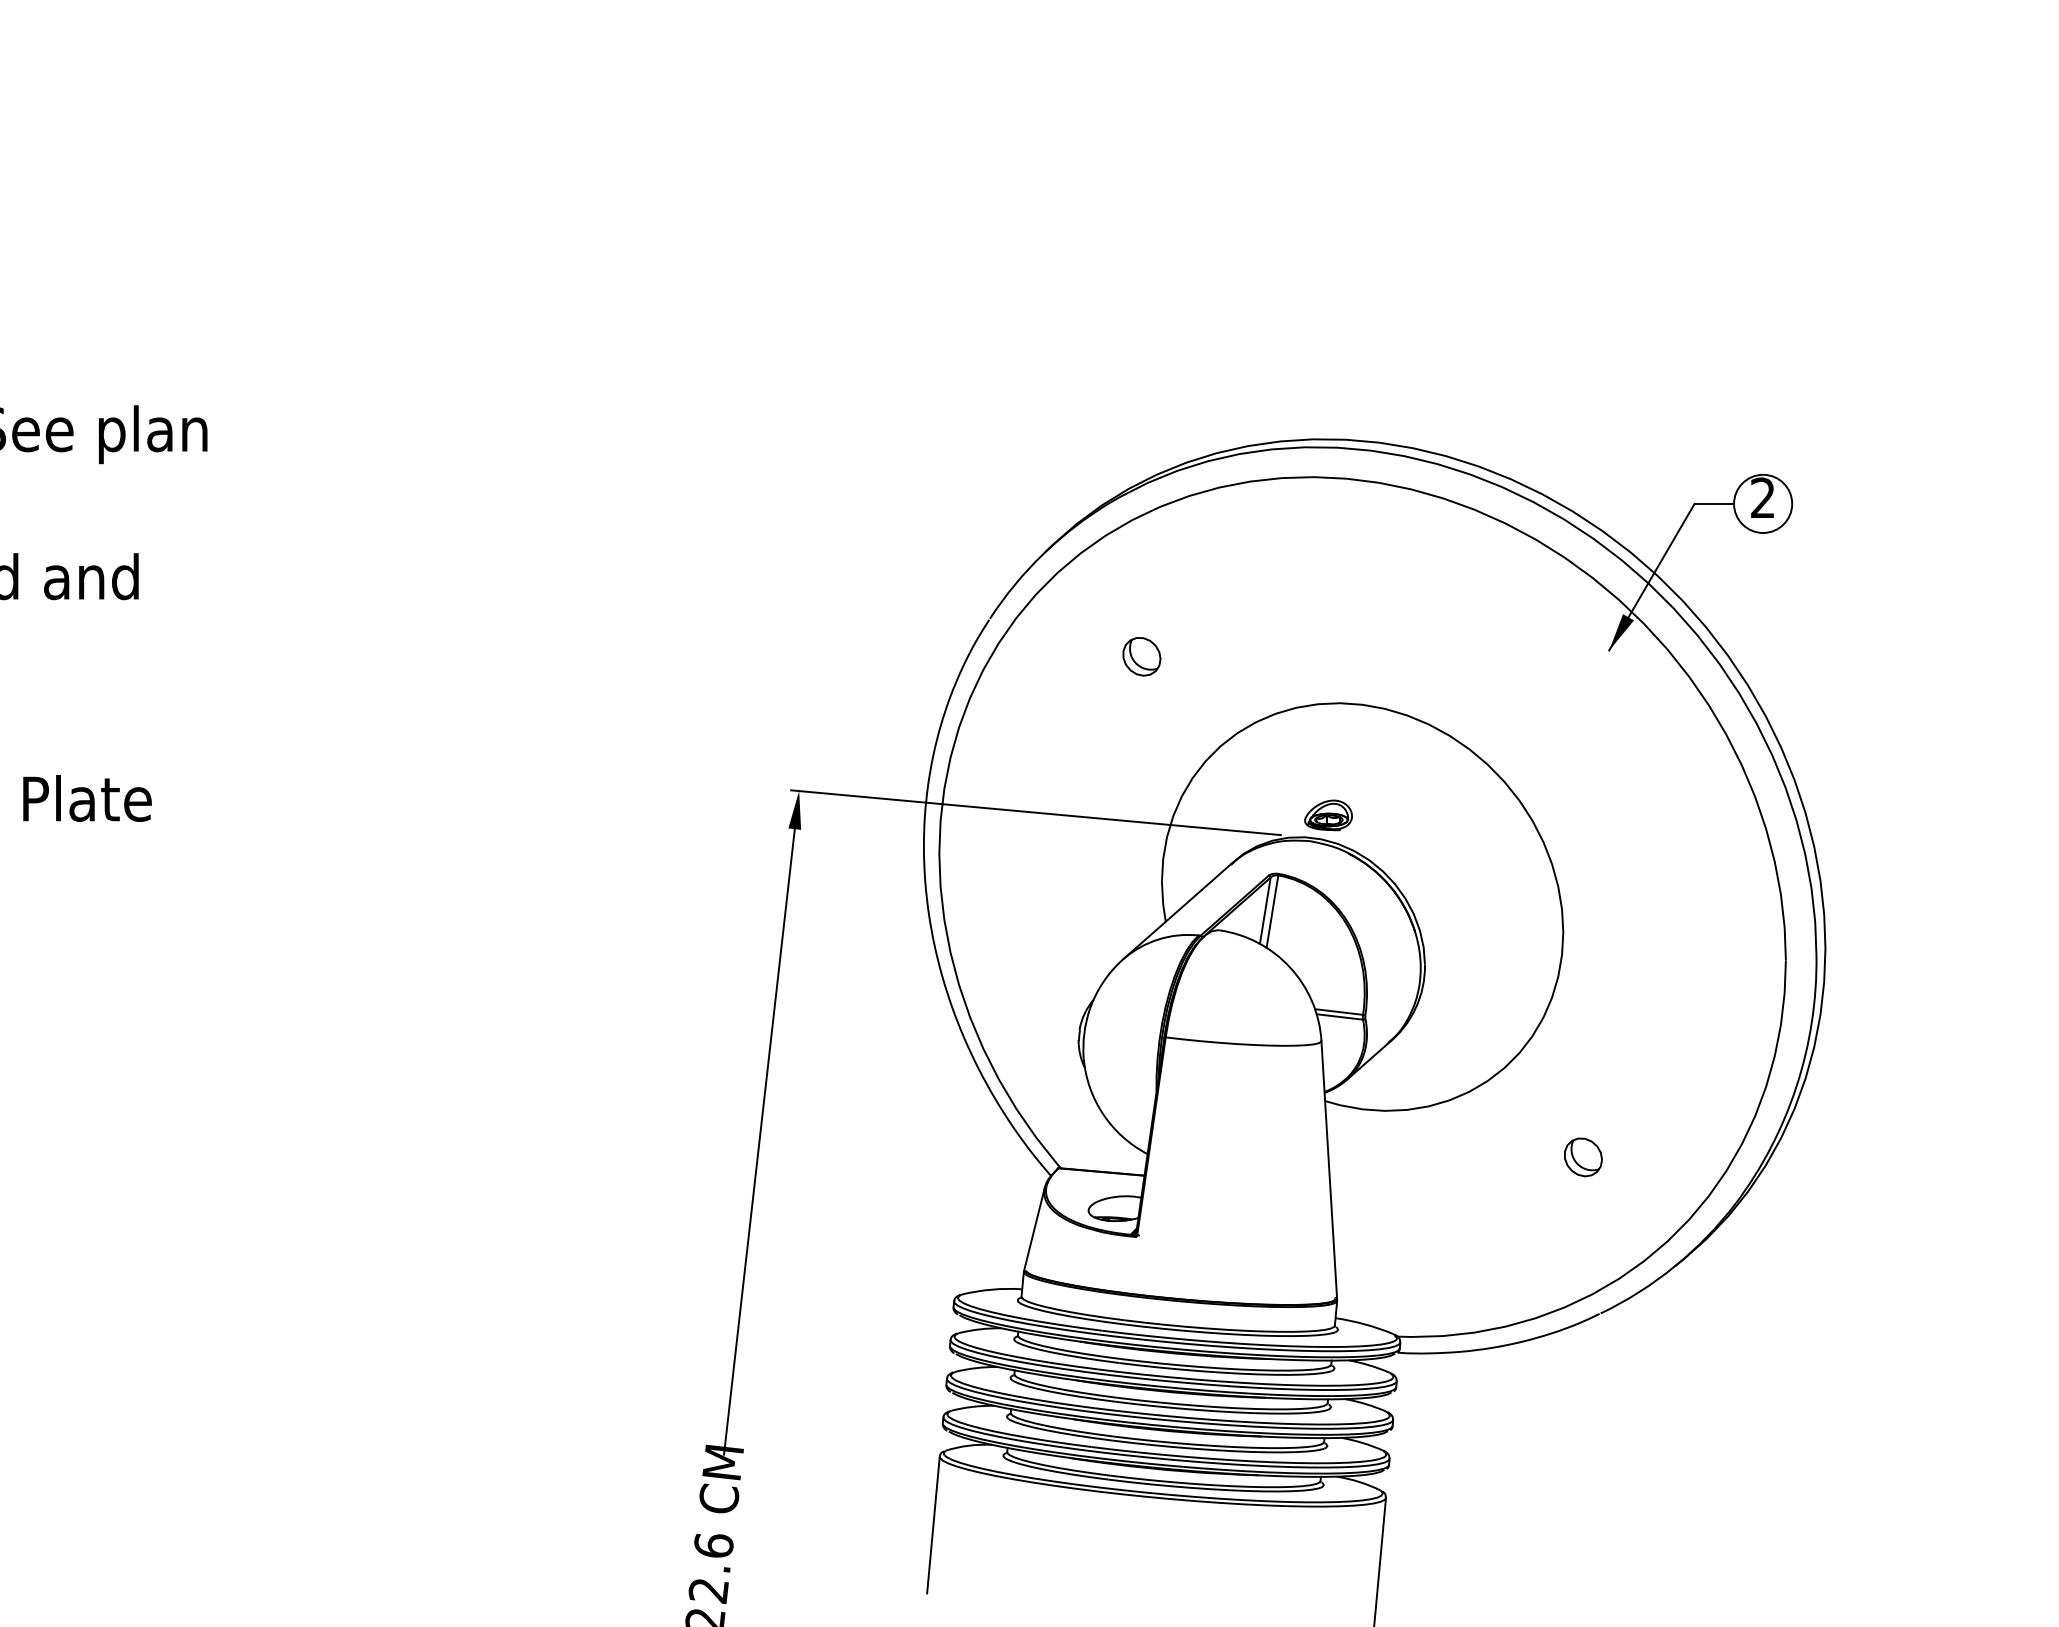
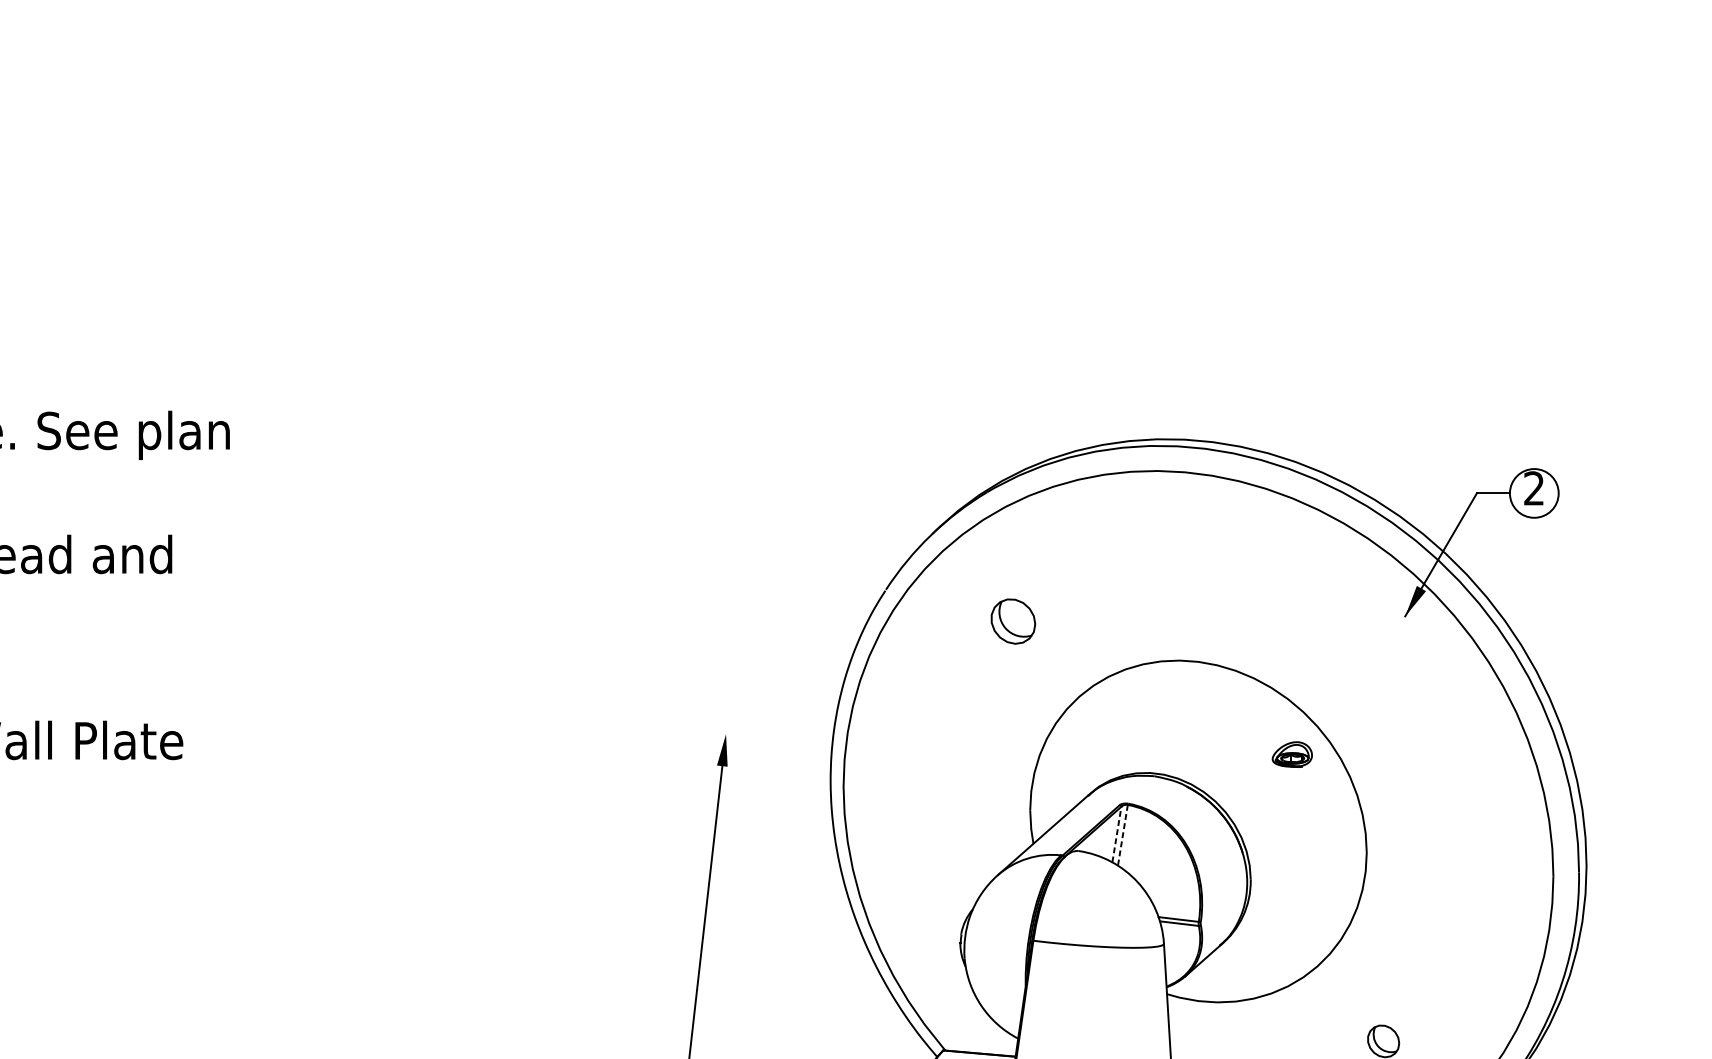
part: (1141, 656) -> (1013, 621), size x1.4
line: (1035, 812) -> (924, 752), removed
part: (1328, 815) -> (1292, 754), moved
line: (1265, 910) -> (1117, 834), solid -> dashed
line: (1272, 911) -> (1122, 835), solid -> dashed

